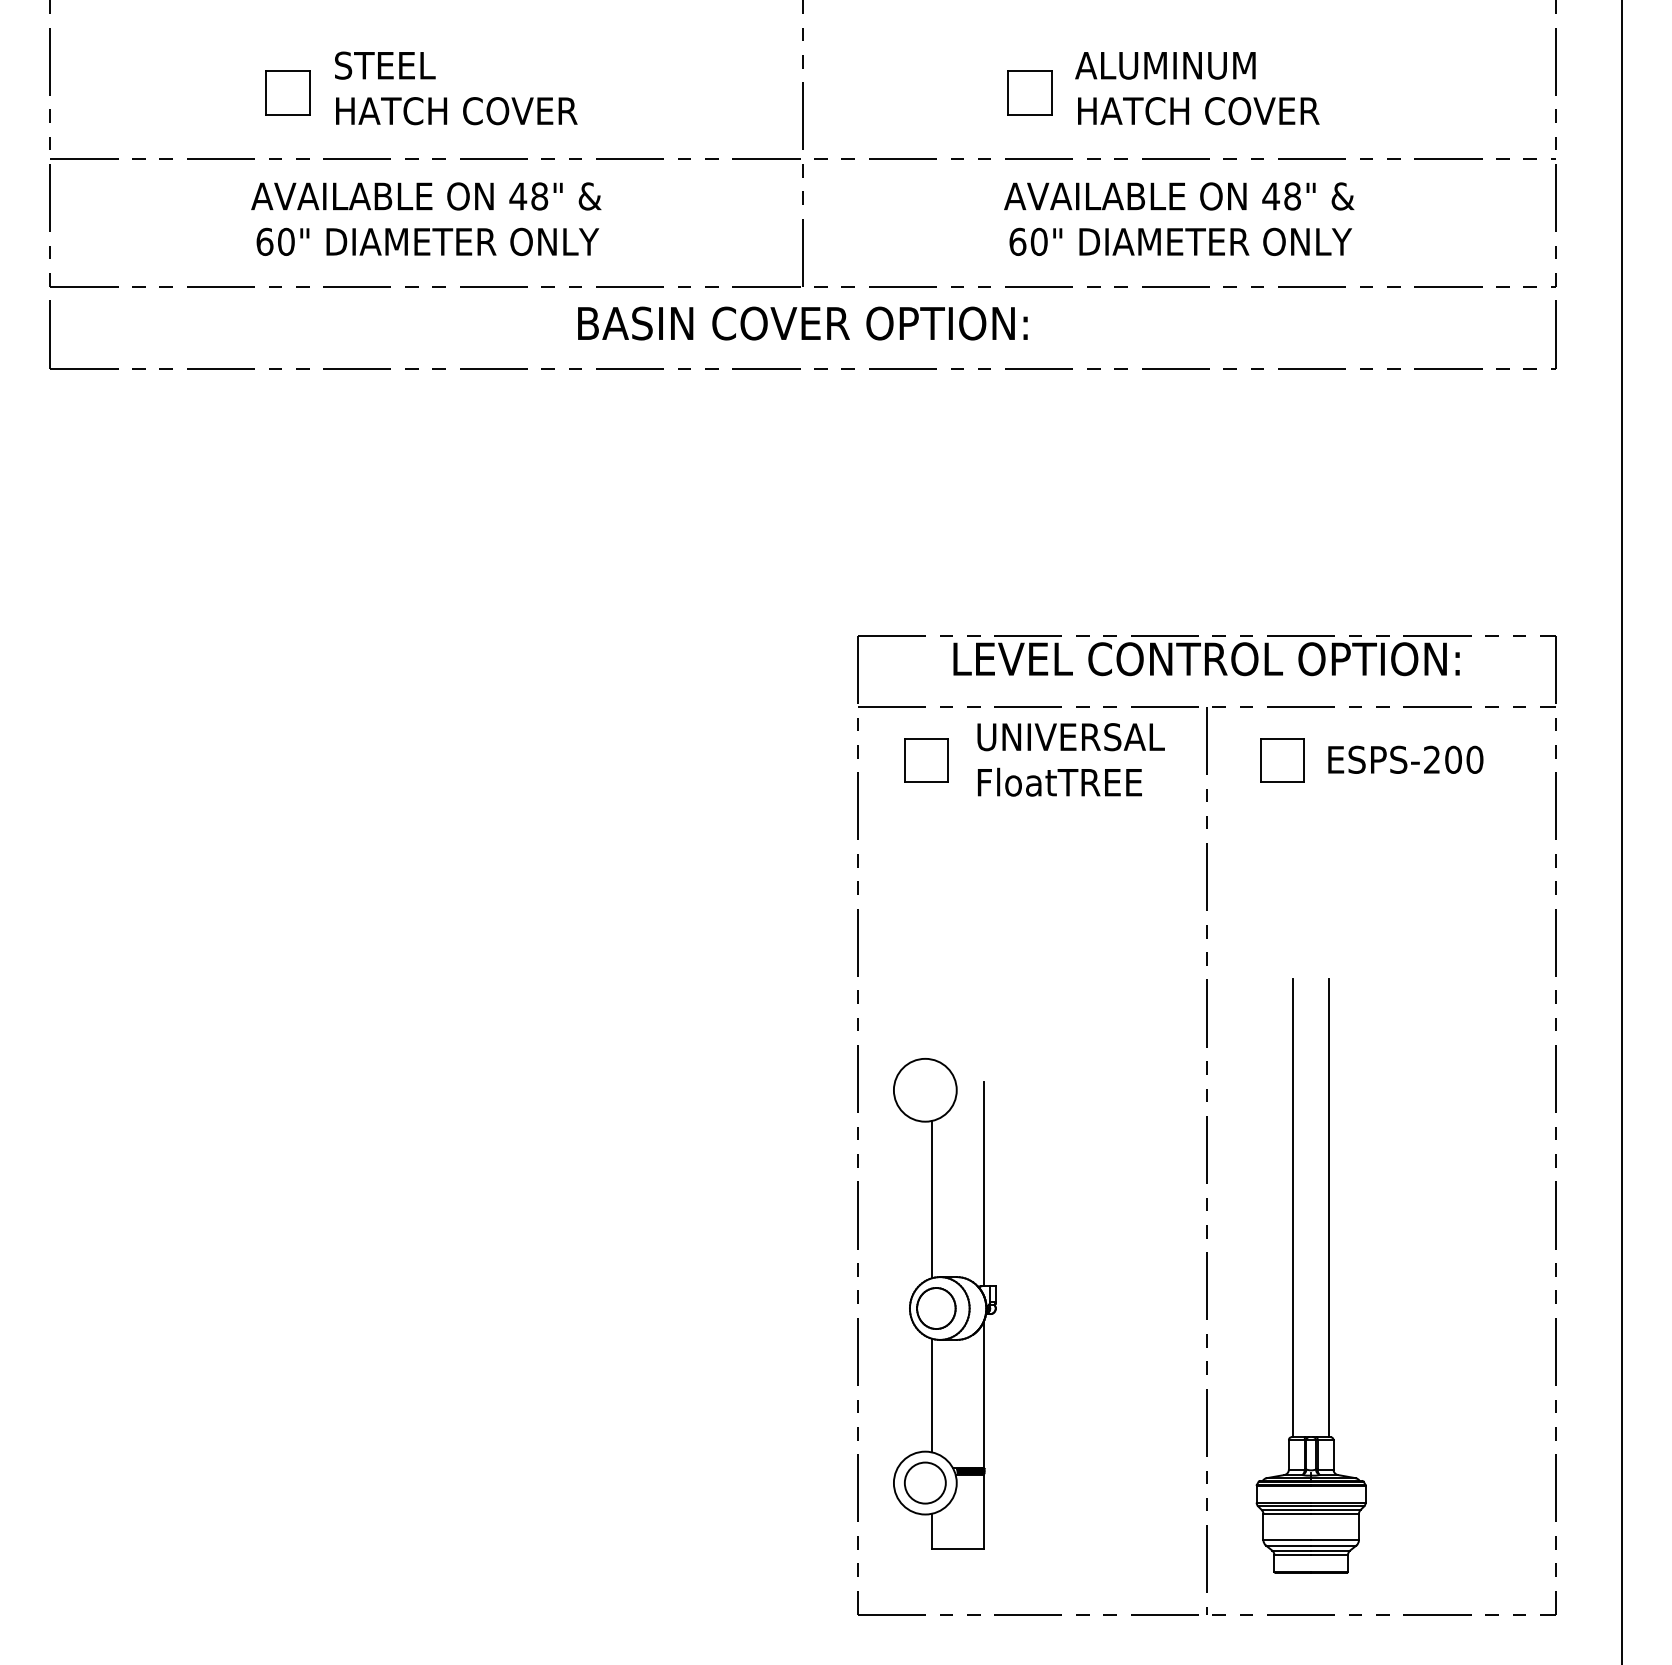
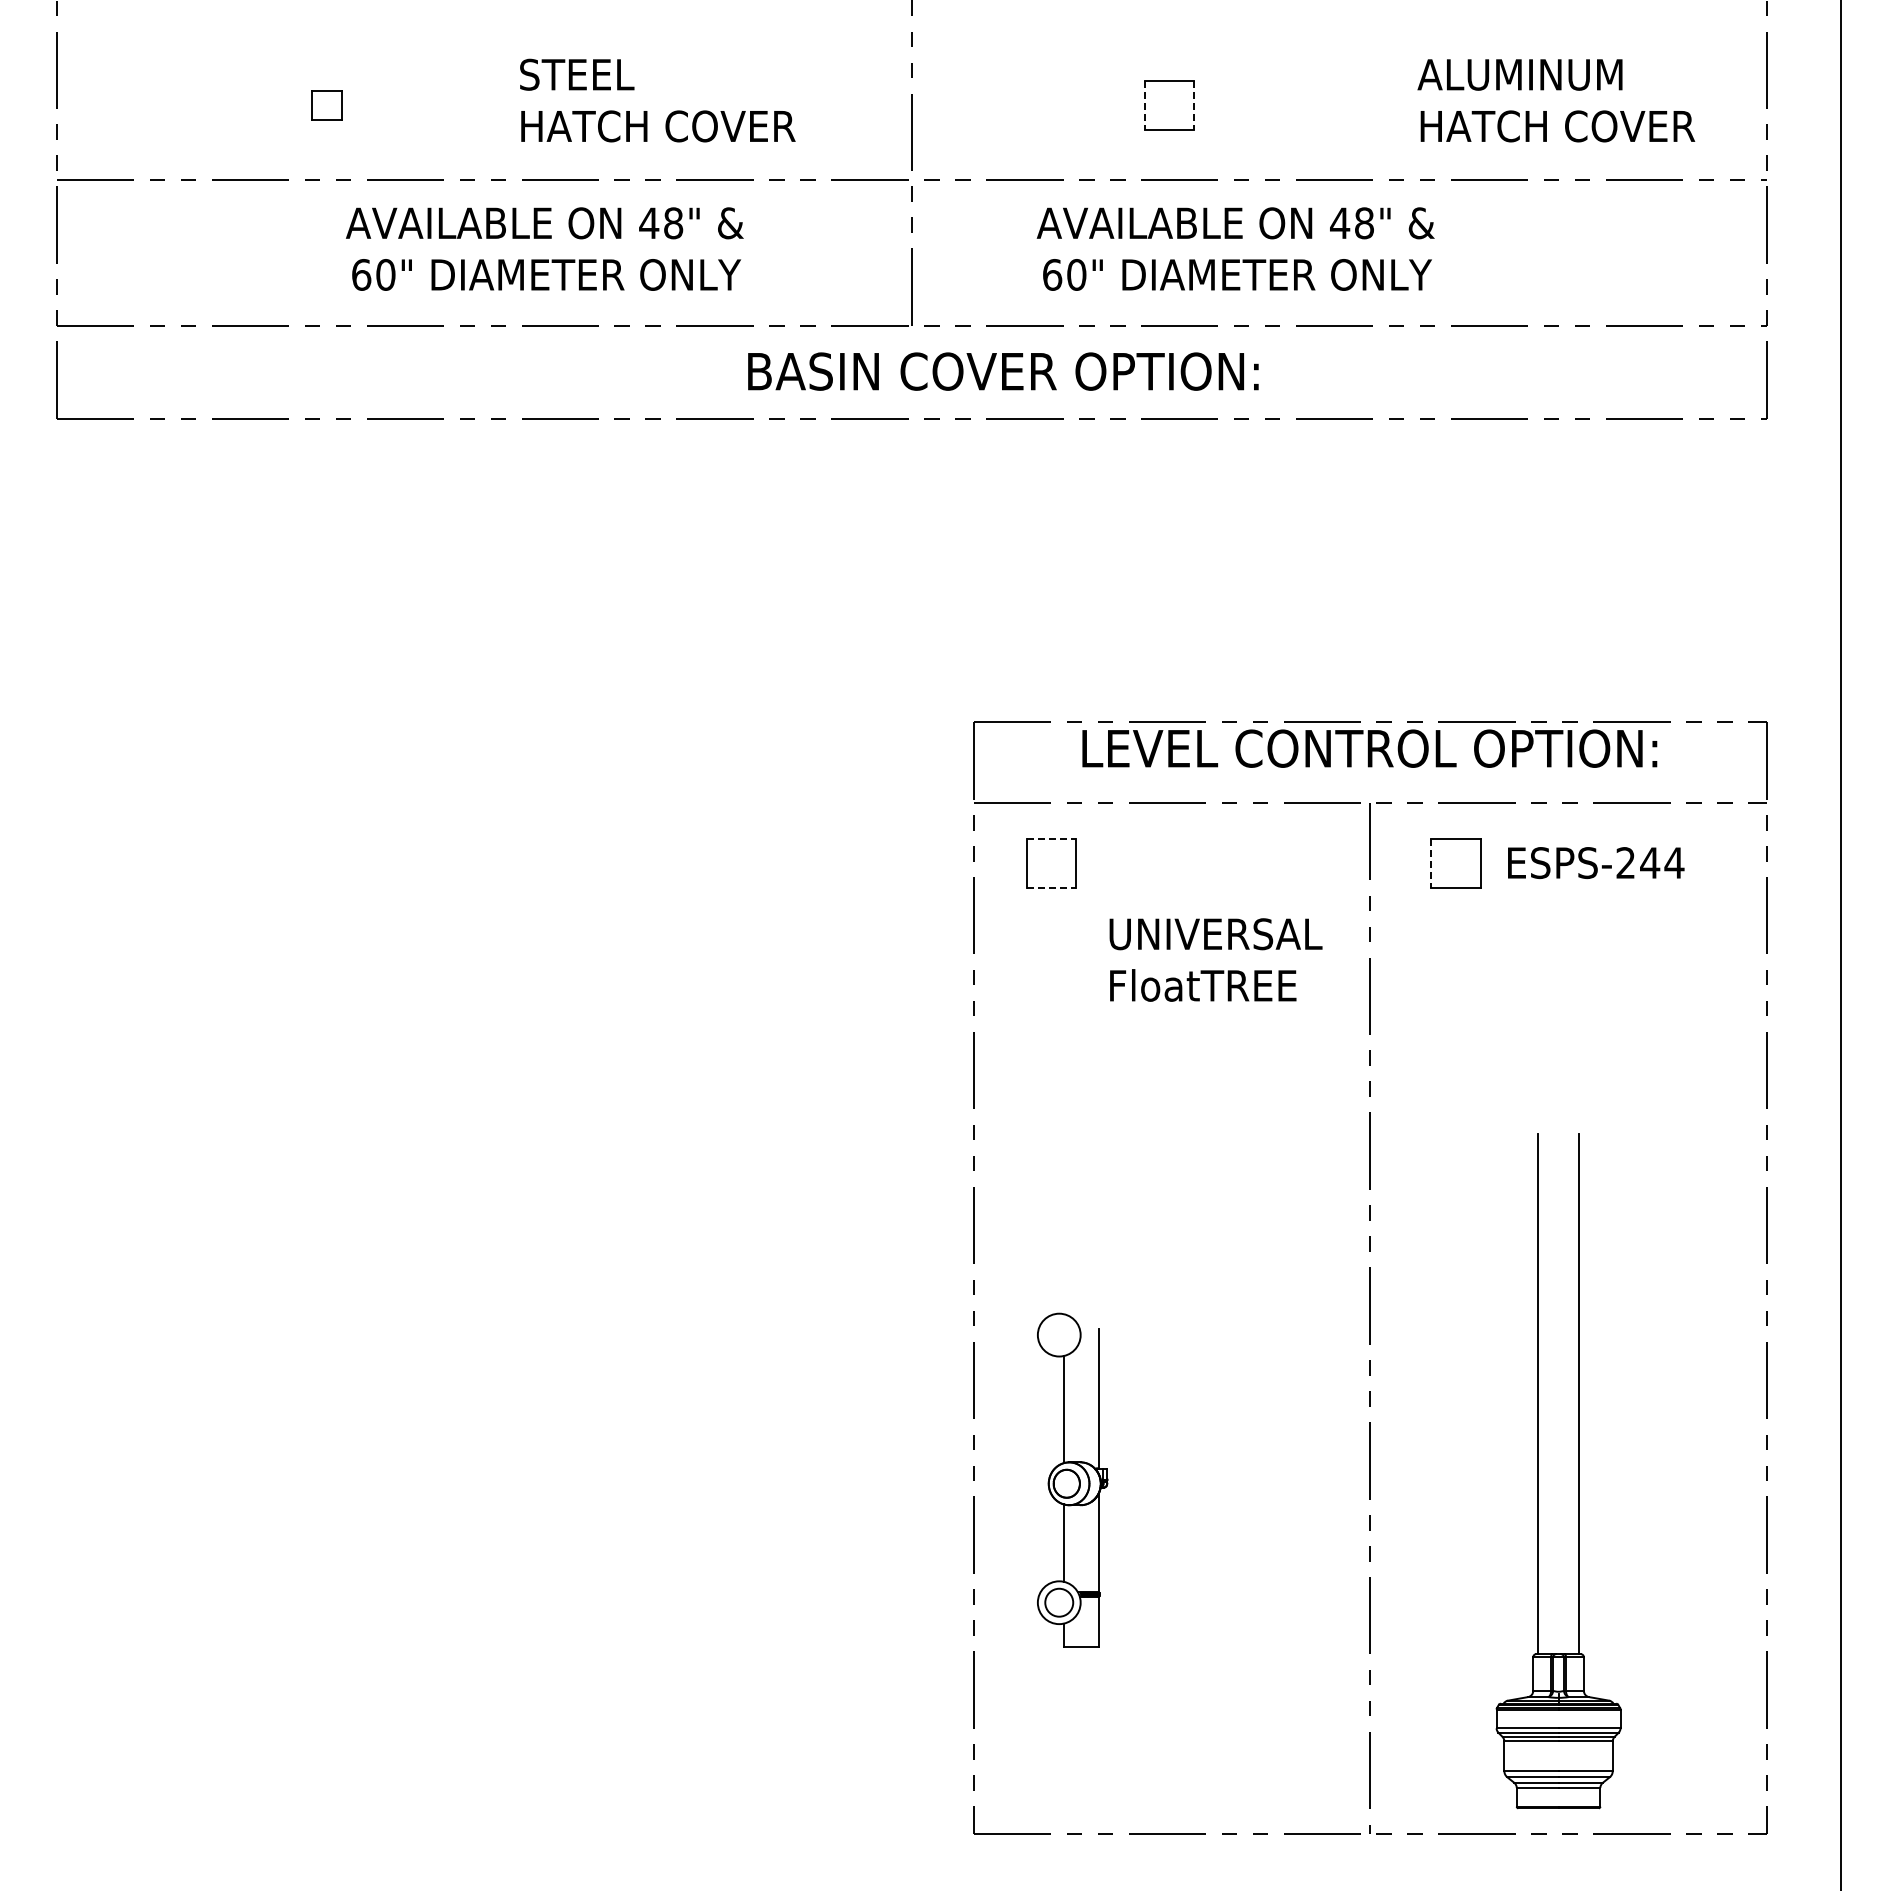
text: (455, 88) -> (657, 100), moved
text: (1197, 88) -> (1556, 100), moved
part: (287, 92) -> (326, 105), size x0.6
line: (1008, 92) -> (1144, 105), solid -> dashed
line: (1052, 92) -> (1194, 105), solid -> dashed
text: (426, 218) -> (544, 248), moved
text: (1179, 218) -> (1235, 248), moved
text: (802, 323) -> (1003, 371), moved
line: (926, 738) -> (1051, 838), solid -> dashed
text: (1070, 759) -> (1215, 959), moved
line: (1260, 760) -> (1431, 863), solid -> dashed
text: (1464, 760) -> (1662, 863), ESPS-200 -> ESPS-244
line: (926, 782) -> (1051, 888), solid -> dashed
part: (1293, 1276) -> (1538, 1471), moved
part: (944, 1303) -> (1072, 1480), size x0.6

